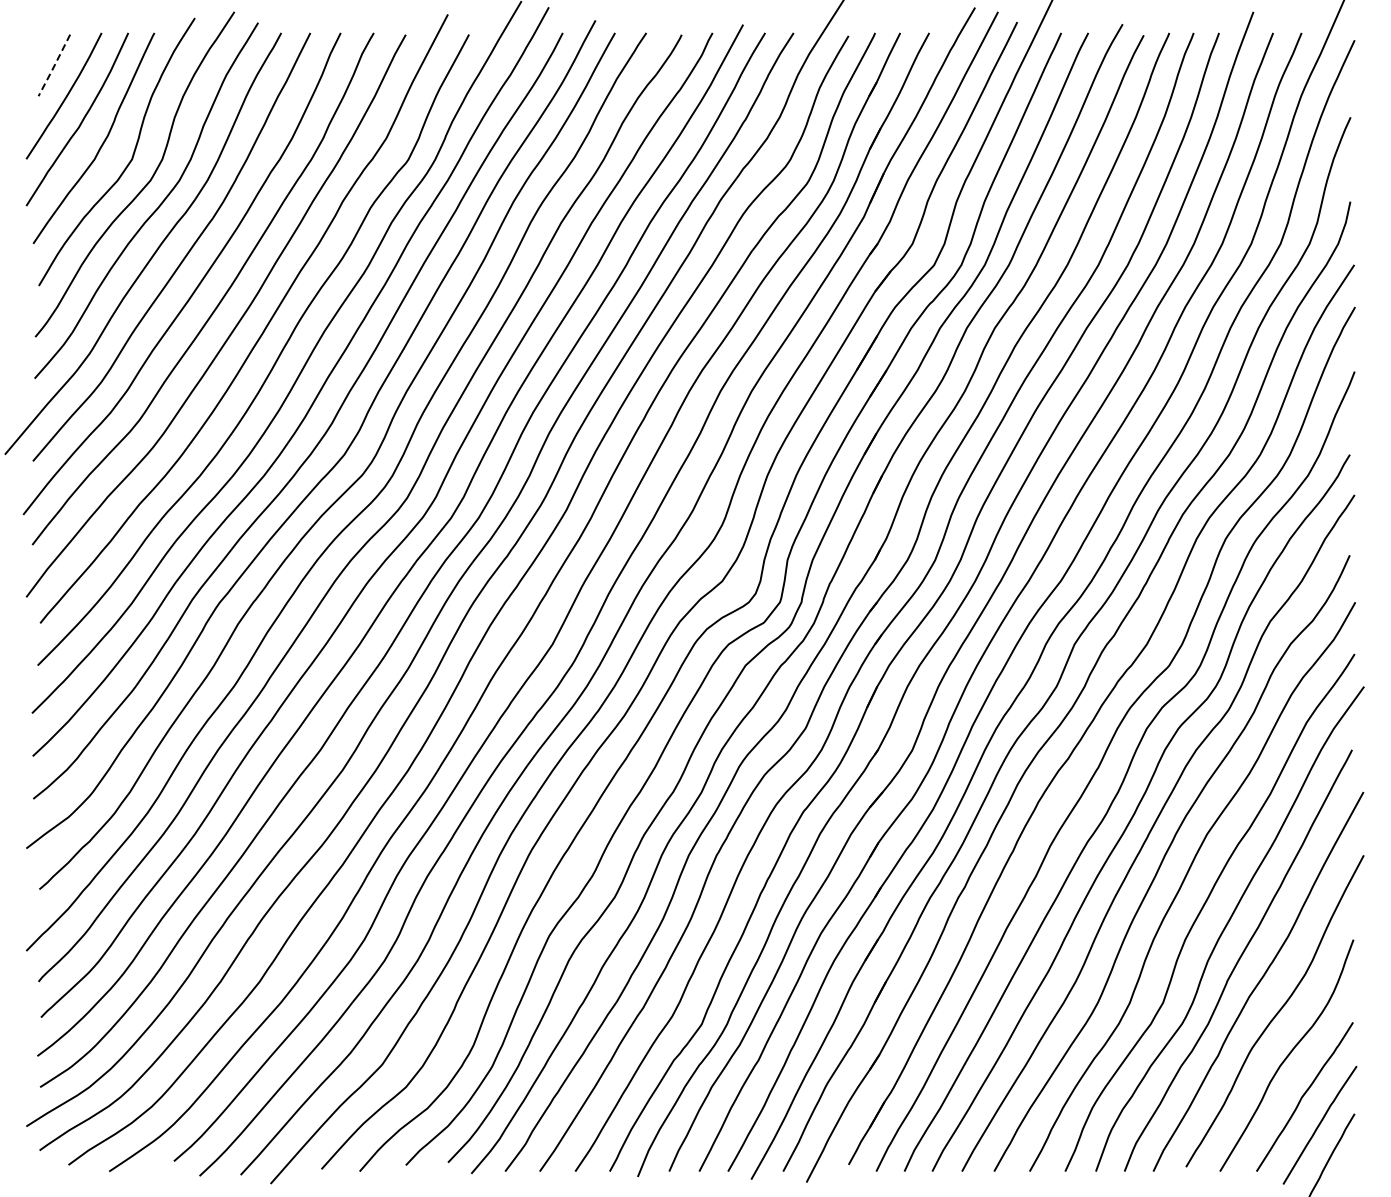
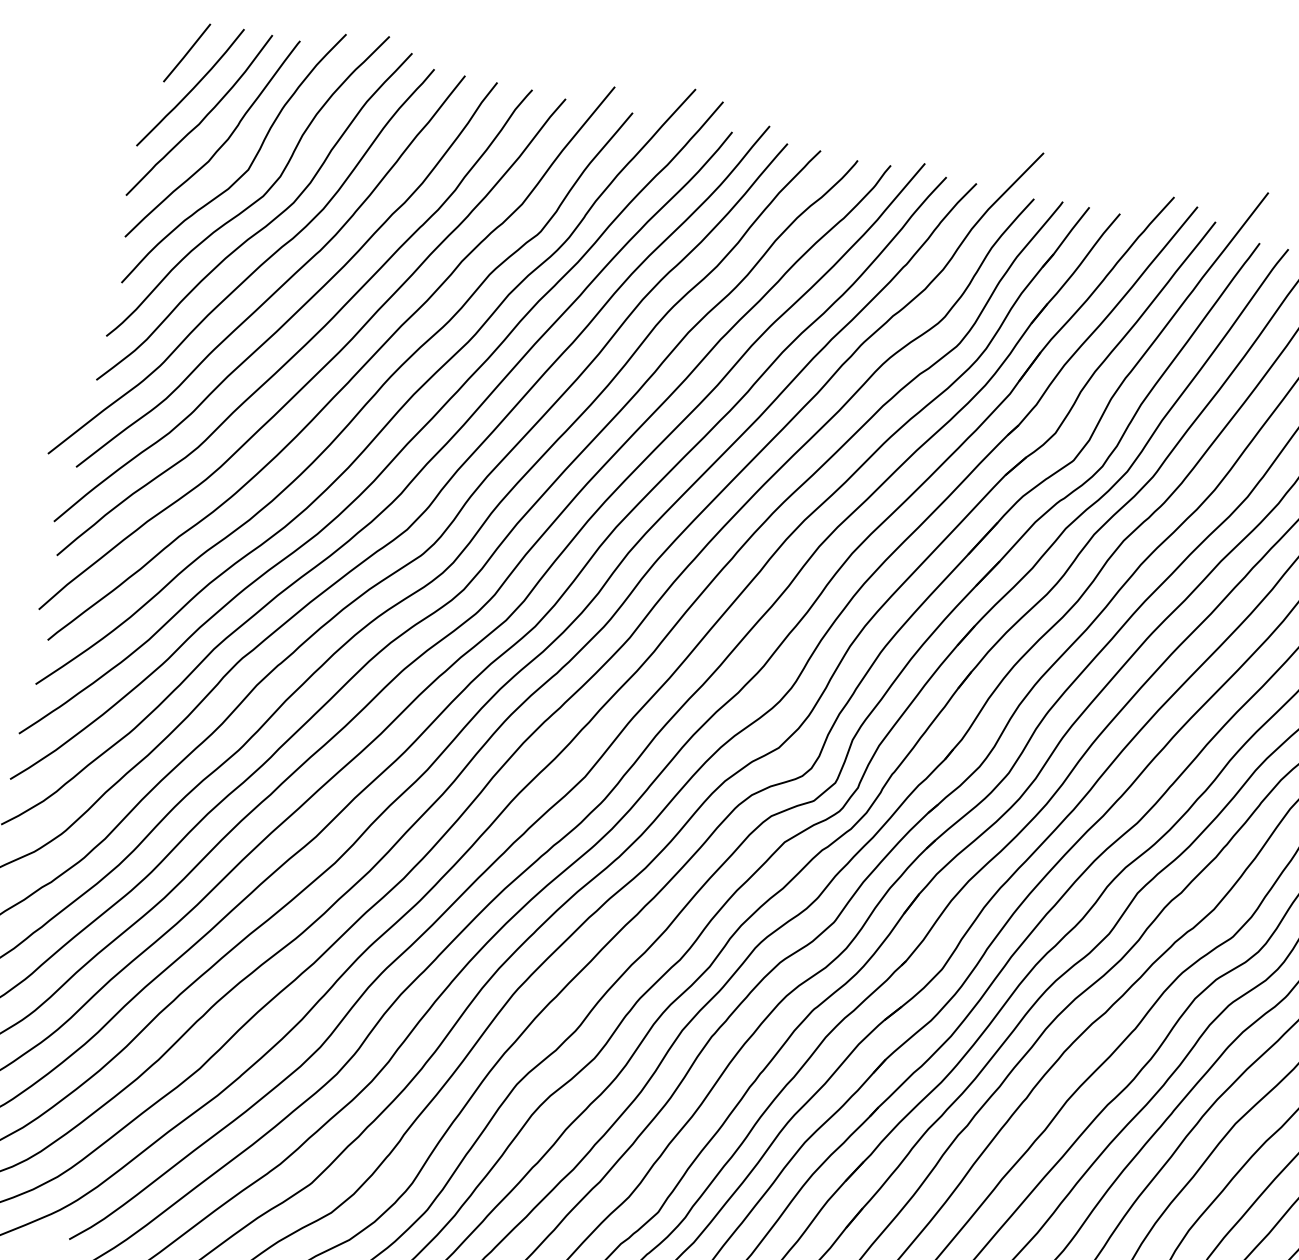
line: (54, 66) -> (186, 54), dashed -> solid

